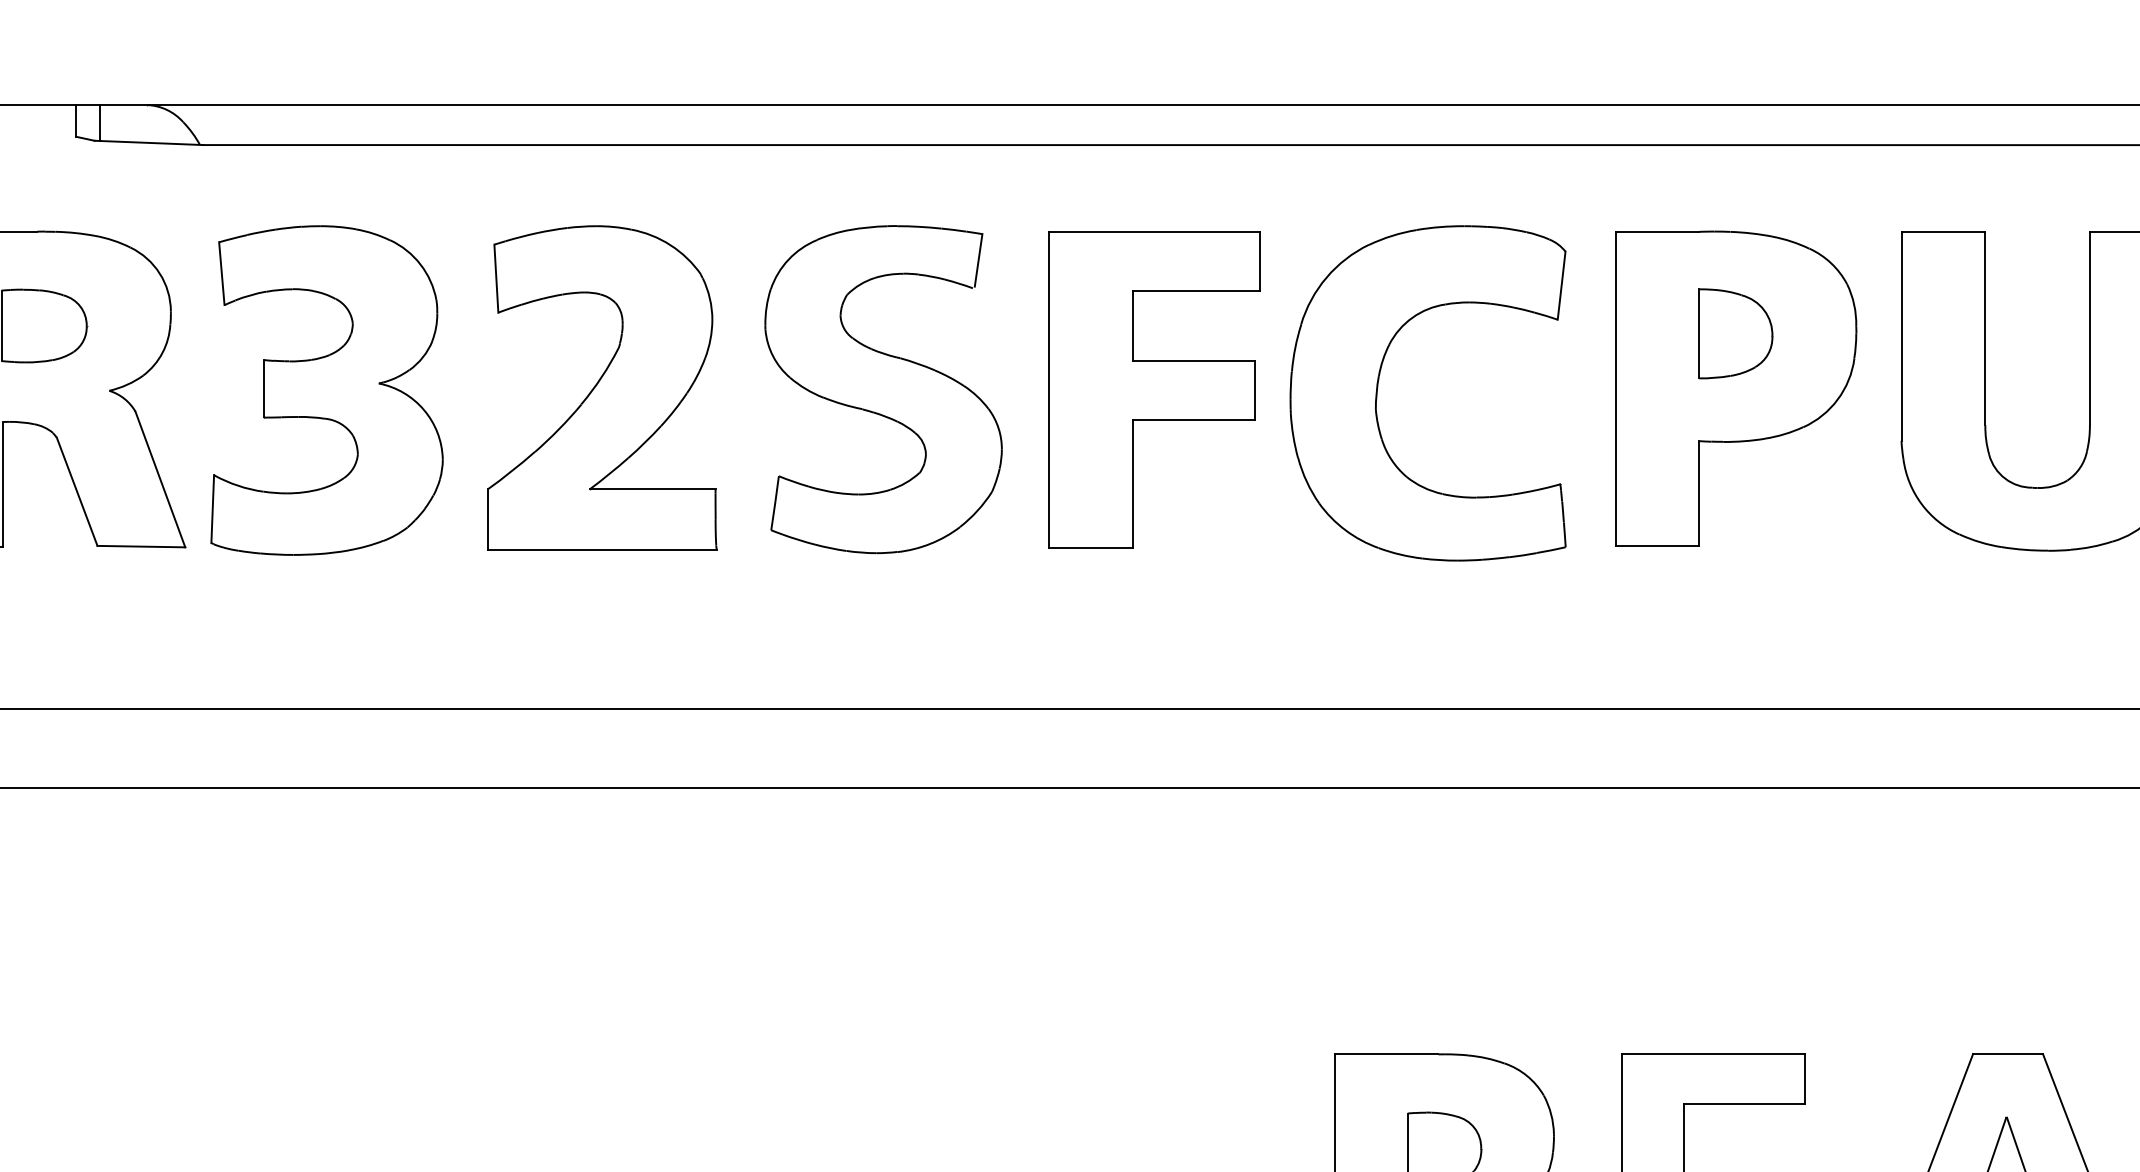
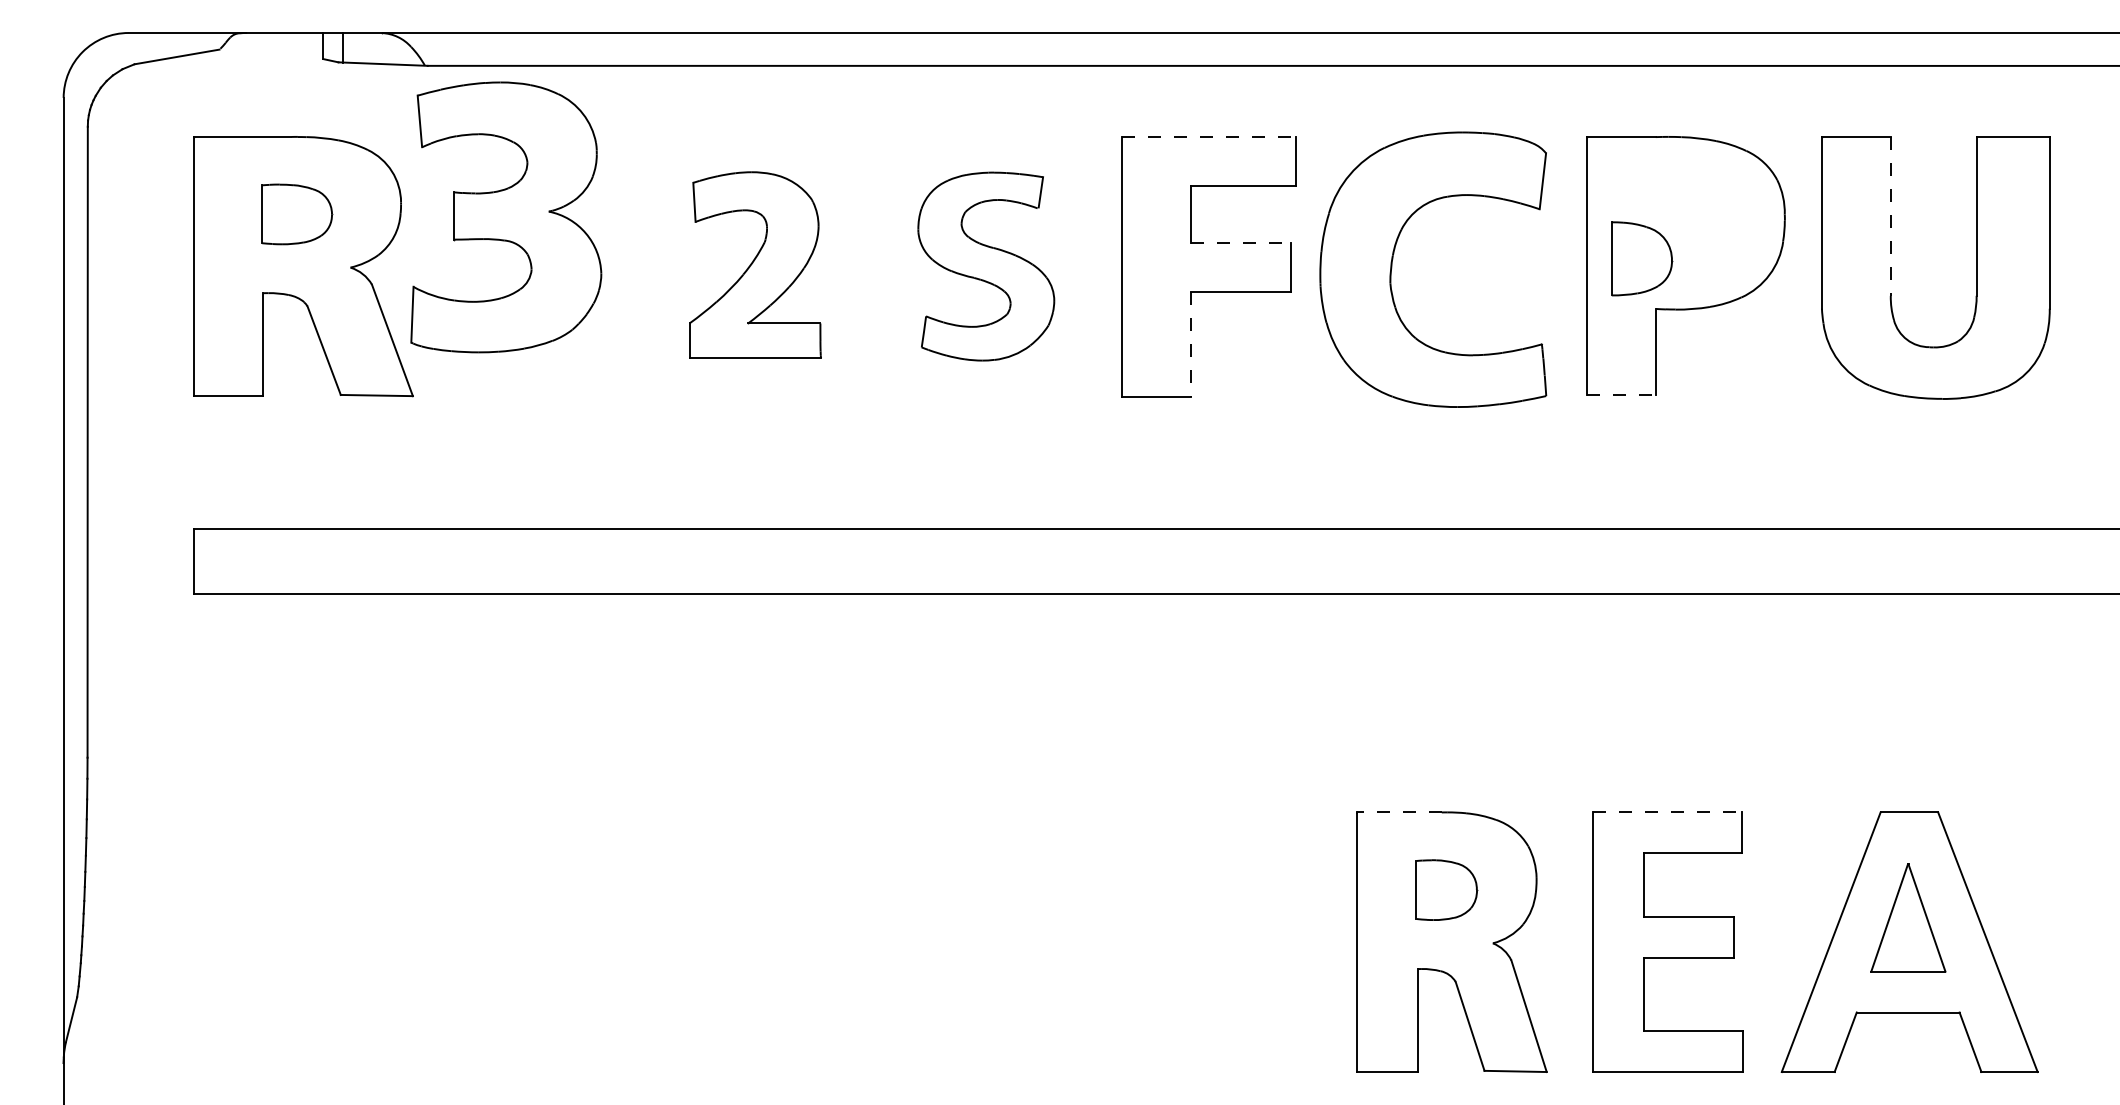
line: (1154, 231) -> (1208, 136), solid -> dashed
line: (1985, 328) -> (1890, 216), solid -> dashed
part: (1736, 333) -> (1642, 258), moved
line: (1194, 360) -> (1241, 242), solid -> dashed
part: (602, 387) -> (755, 264), size x0.7
part: (883, 389) -> (986, 266), size x0.7
part: (327, 390) -> (506, 217), moved
line: (1133, 484) -> (1191, 344), solid -> dashed
line: (1657, 545) -> (1621, 394), solid -> dashed
line: (1385, 1054) -> (1398, 812), solid -> dashed
line: (1713, 1054) -> (1667, 812), solid -> dashed

